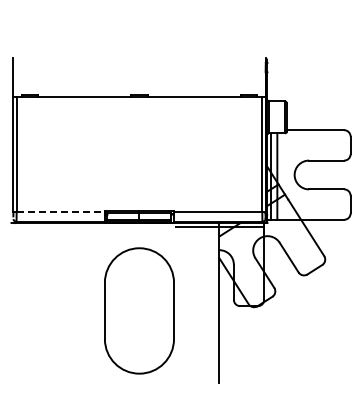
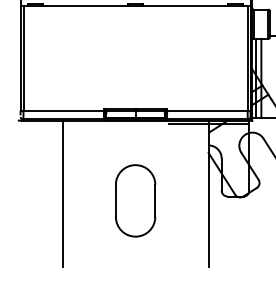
line: (61, 211) -> (64, 110), dashed -> solid
line: (59, 302) -> (62, 193), added
part: (139, 310) -> (135, 200), size x0.62

